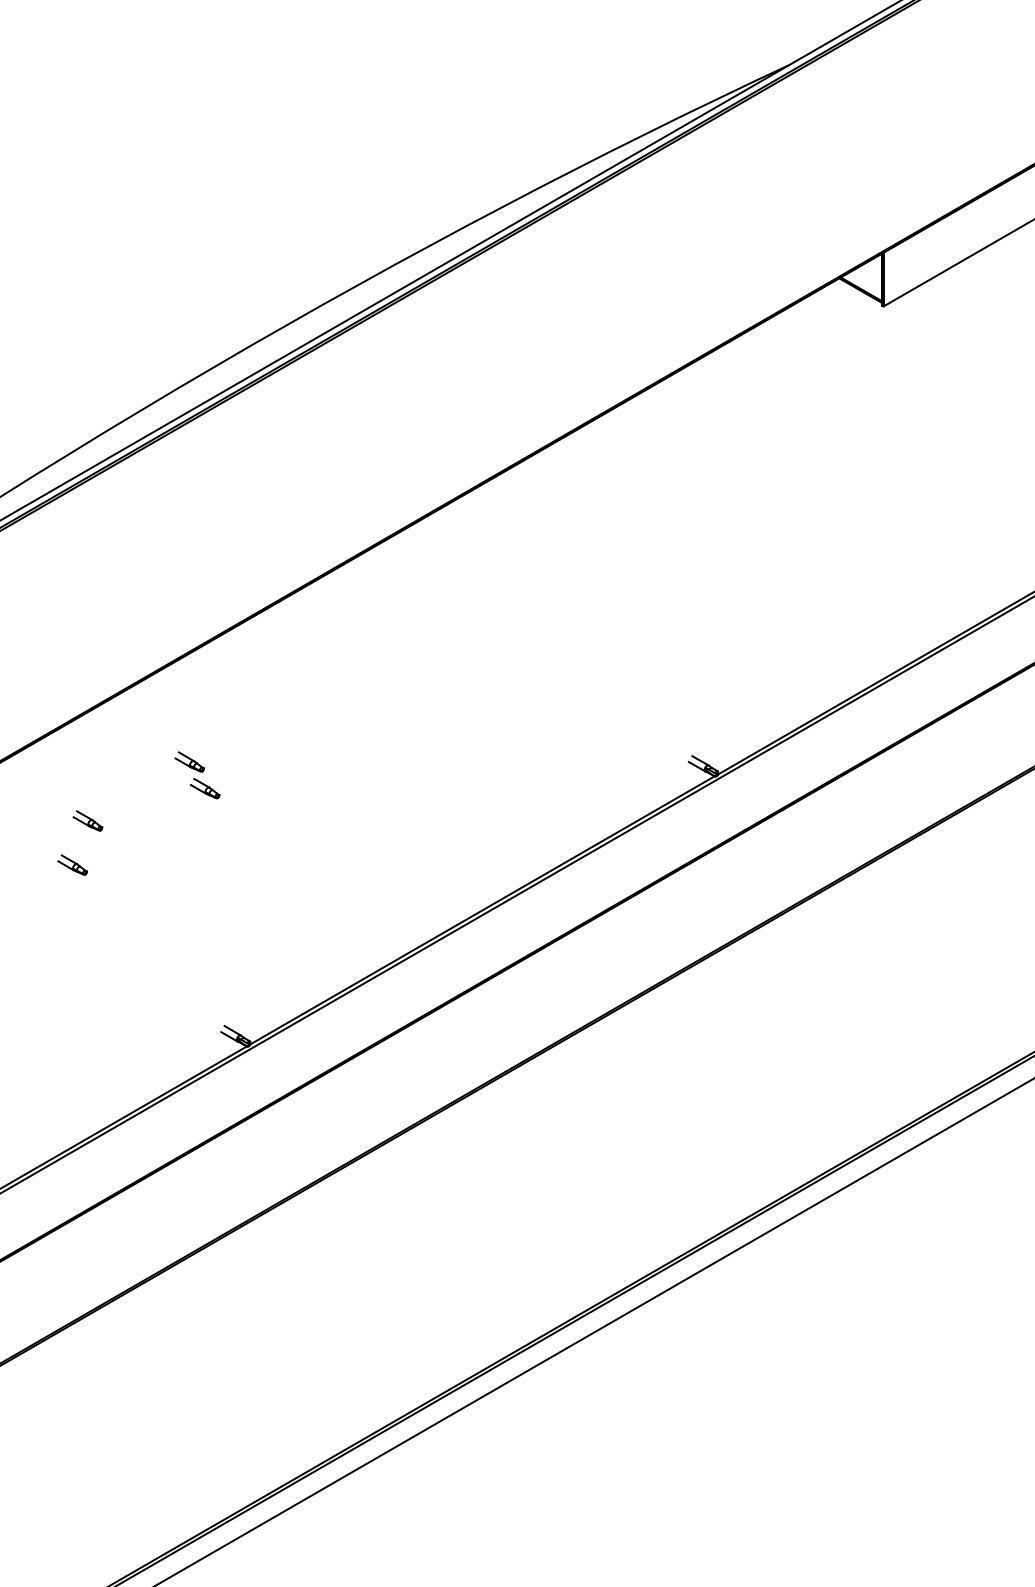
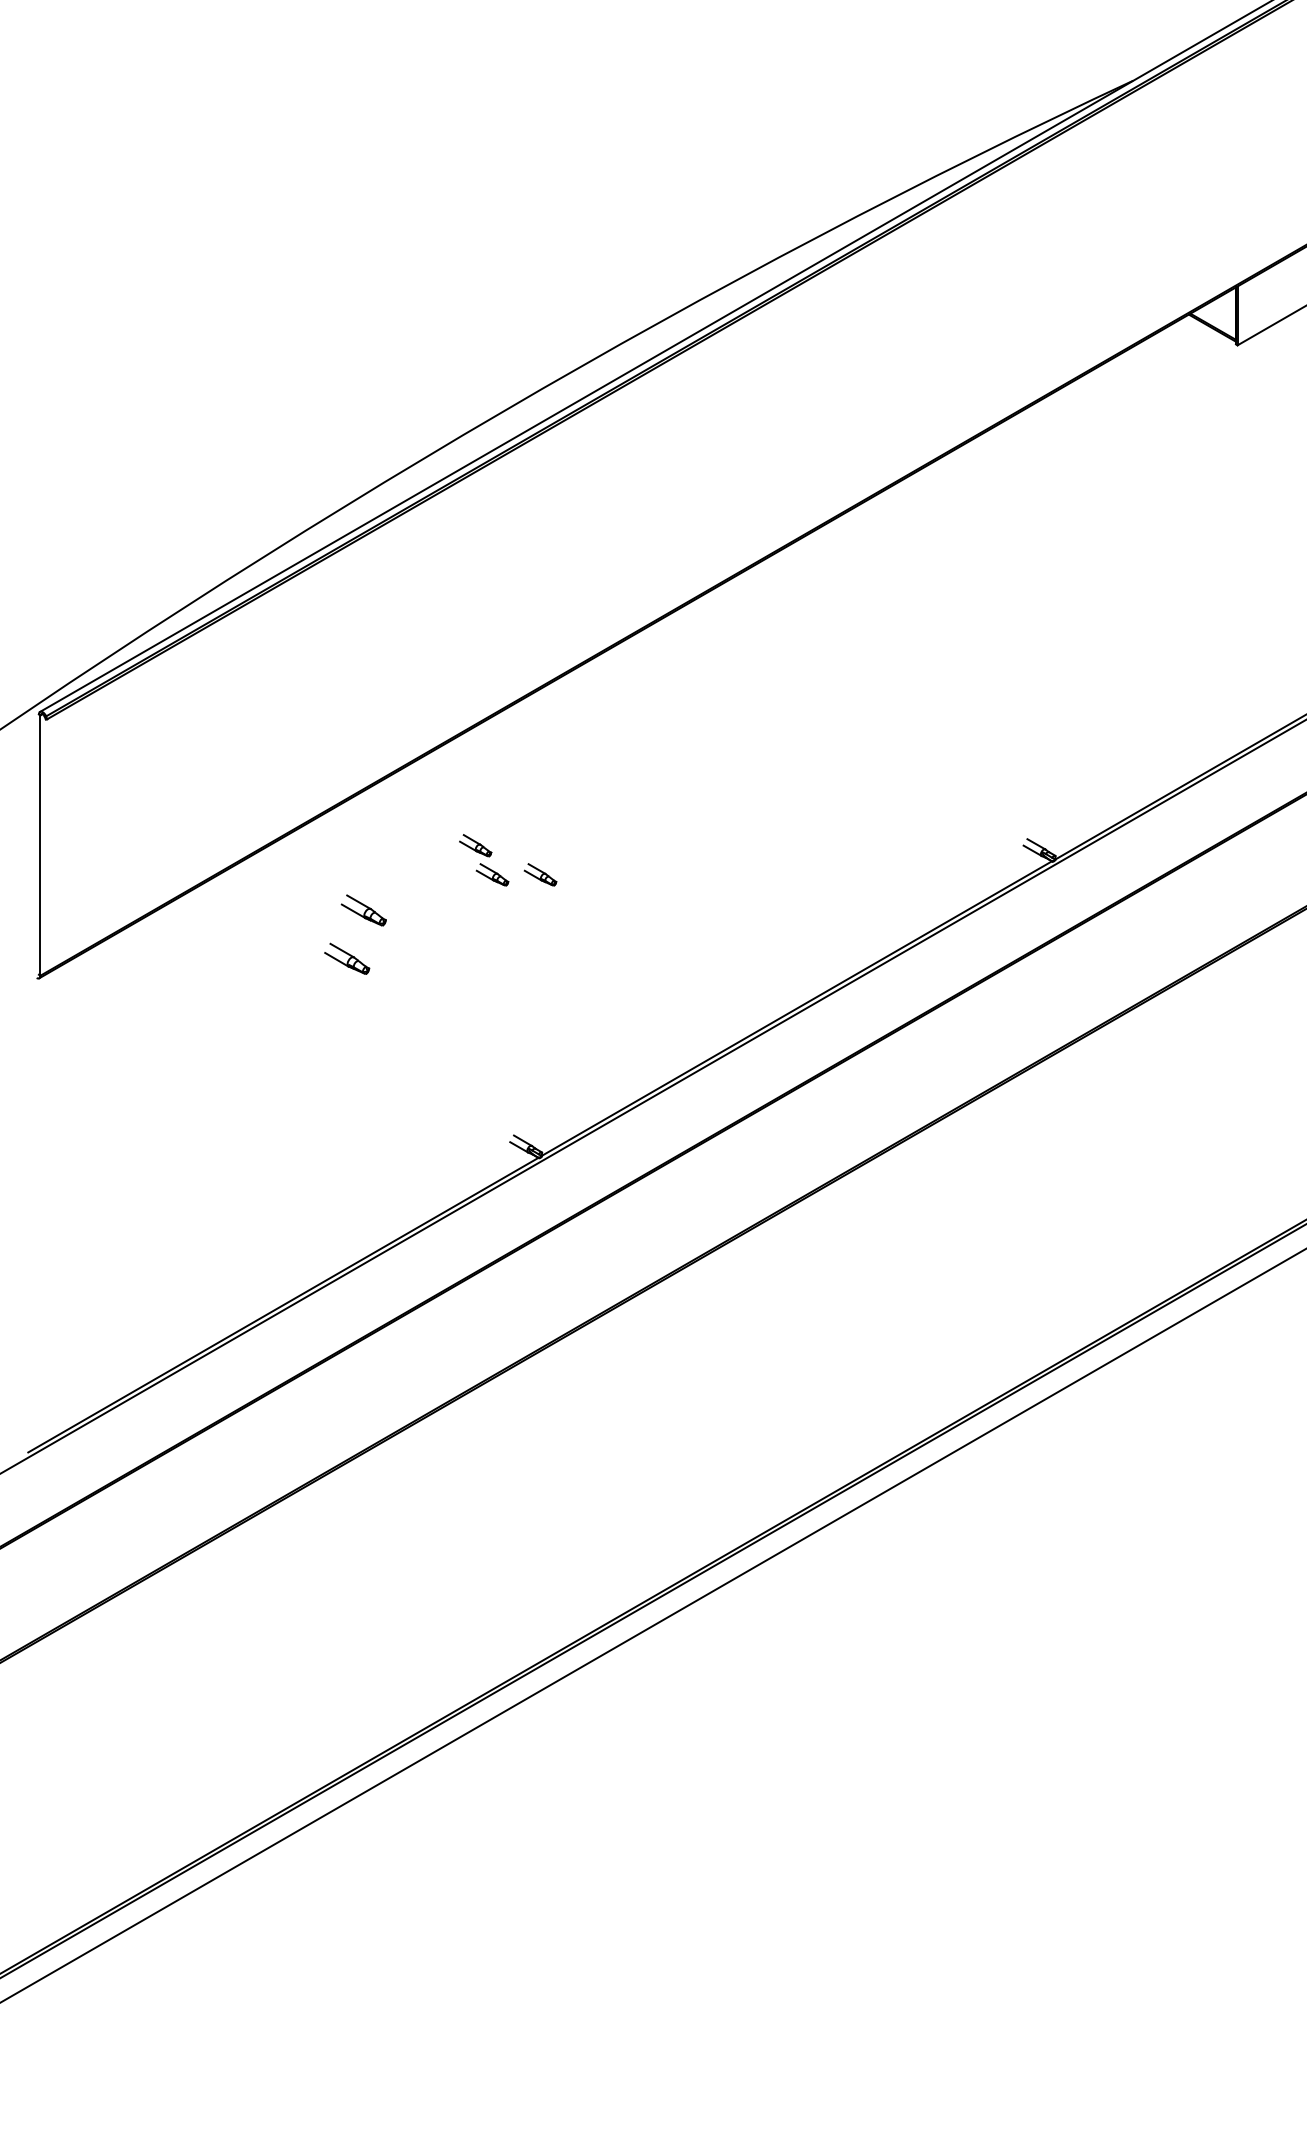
part: (248, 788) -> (540, 874), added
part: (87, 821) -> (363, 910), size x1.4
part: (72, 864) -> (346, 958), size x1.4

